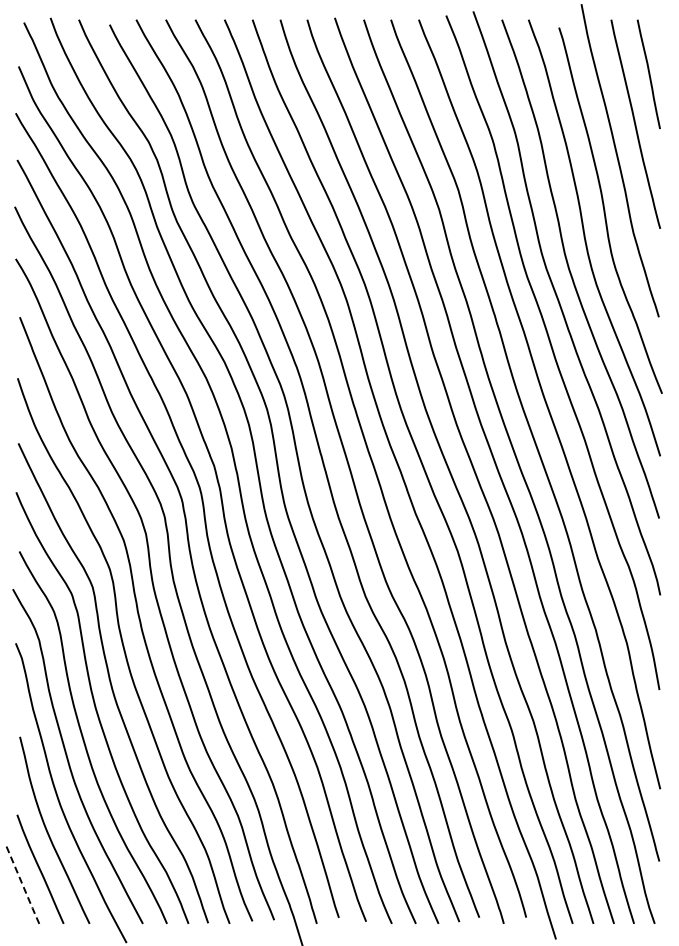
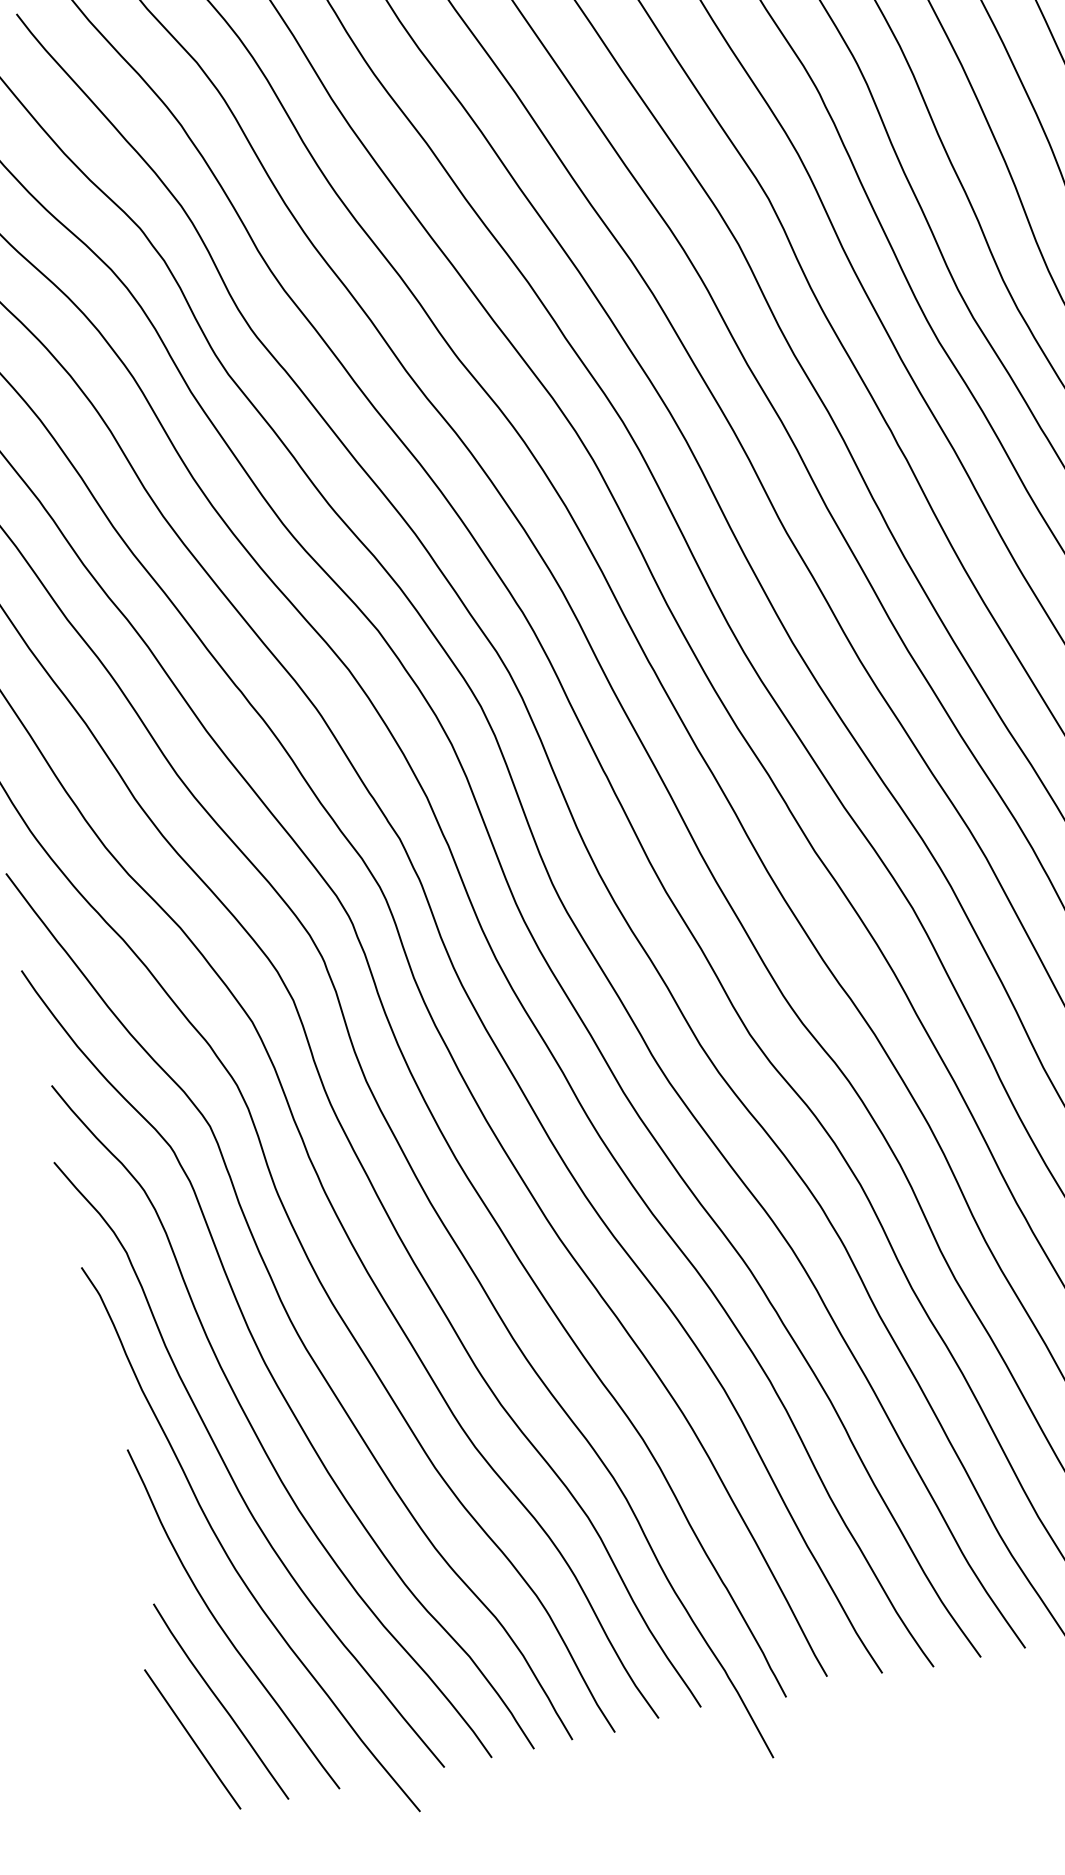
line: (22, 885) -> (192, 1740), dashed -> solid

